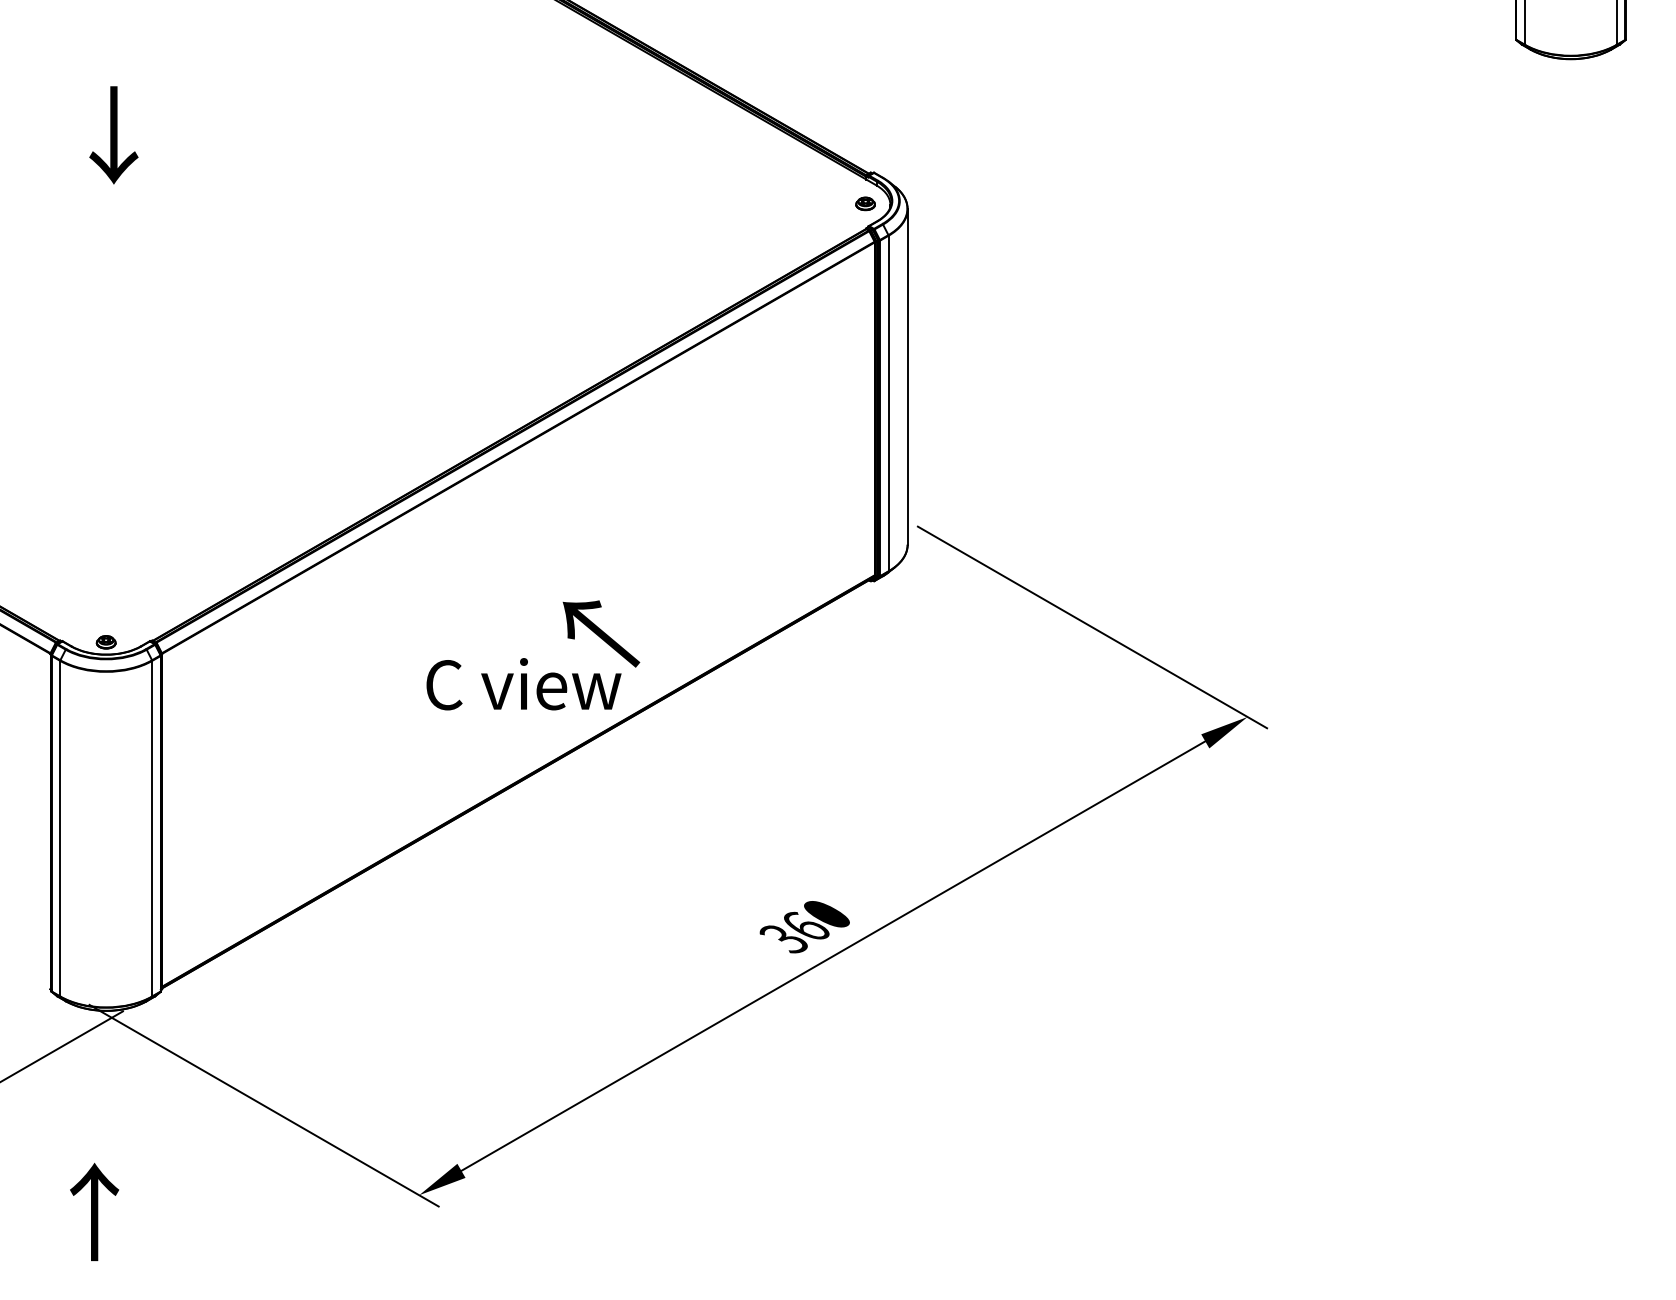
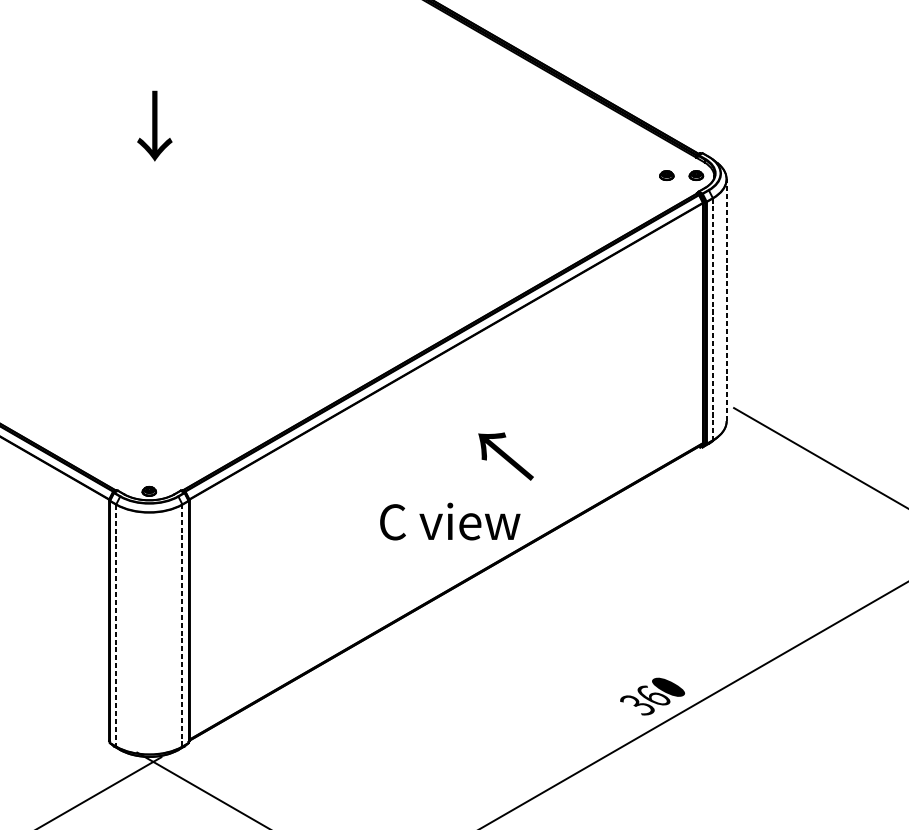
part: (824, 203) -> (666, 175), added
line: (907, 376) -> (726, 299), solid -> dashed
line: (888, 403) -> (712, 319), solid -> dashed
text: (601, 633) -> (506, 456), moved
line: (60, 828) -> (116, 625), solid -> dashed
line: (152, 828) -> (182, 625), solid -> dashed

